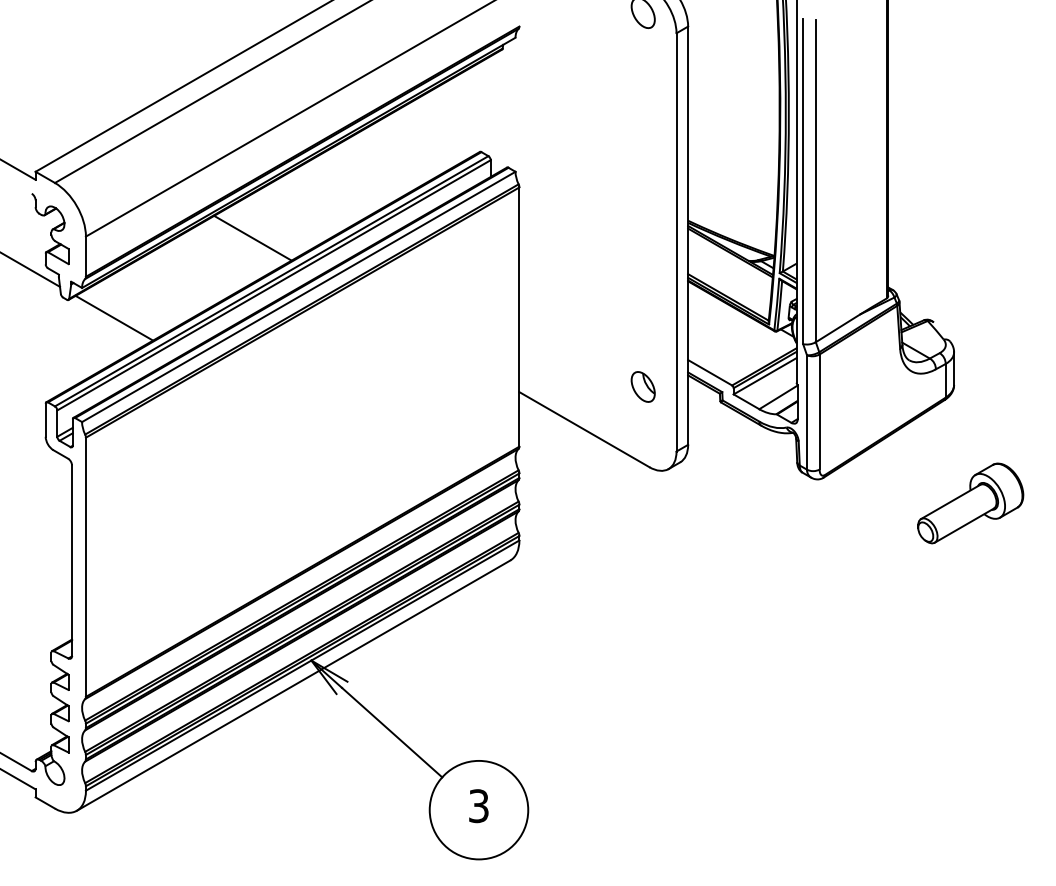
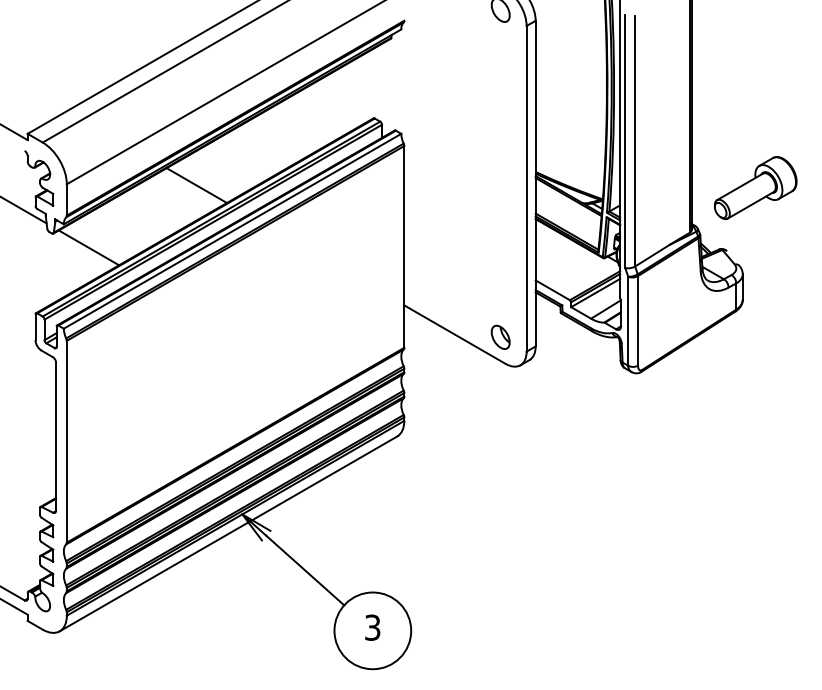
part: (642, 385) -> (500, 336), moved
part: (970, 502) -> (755, 187), moved

